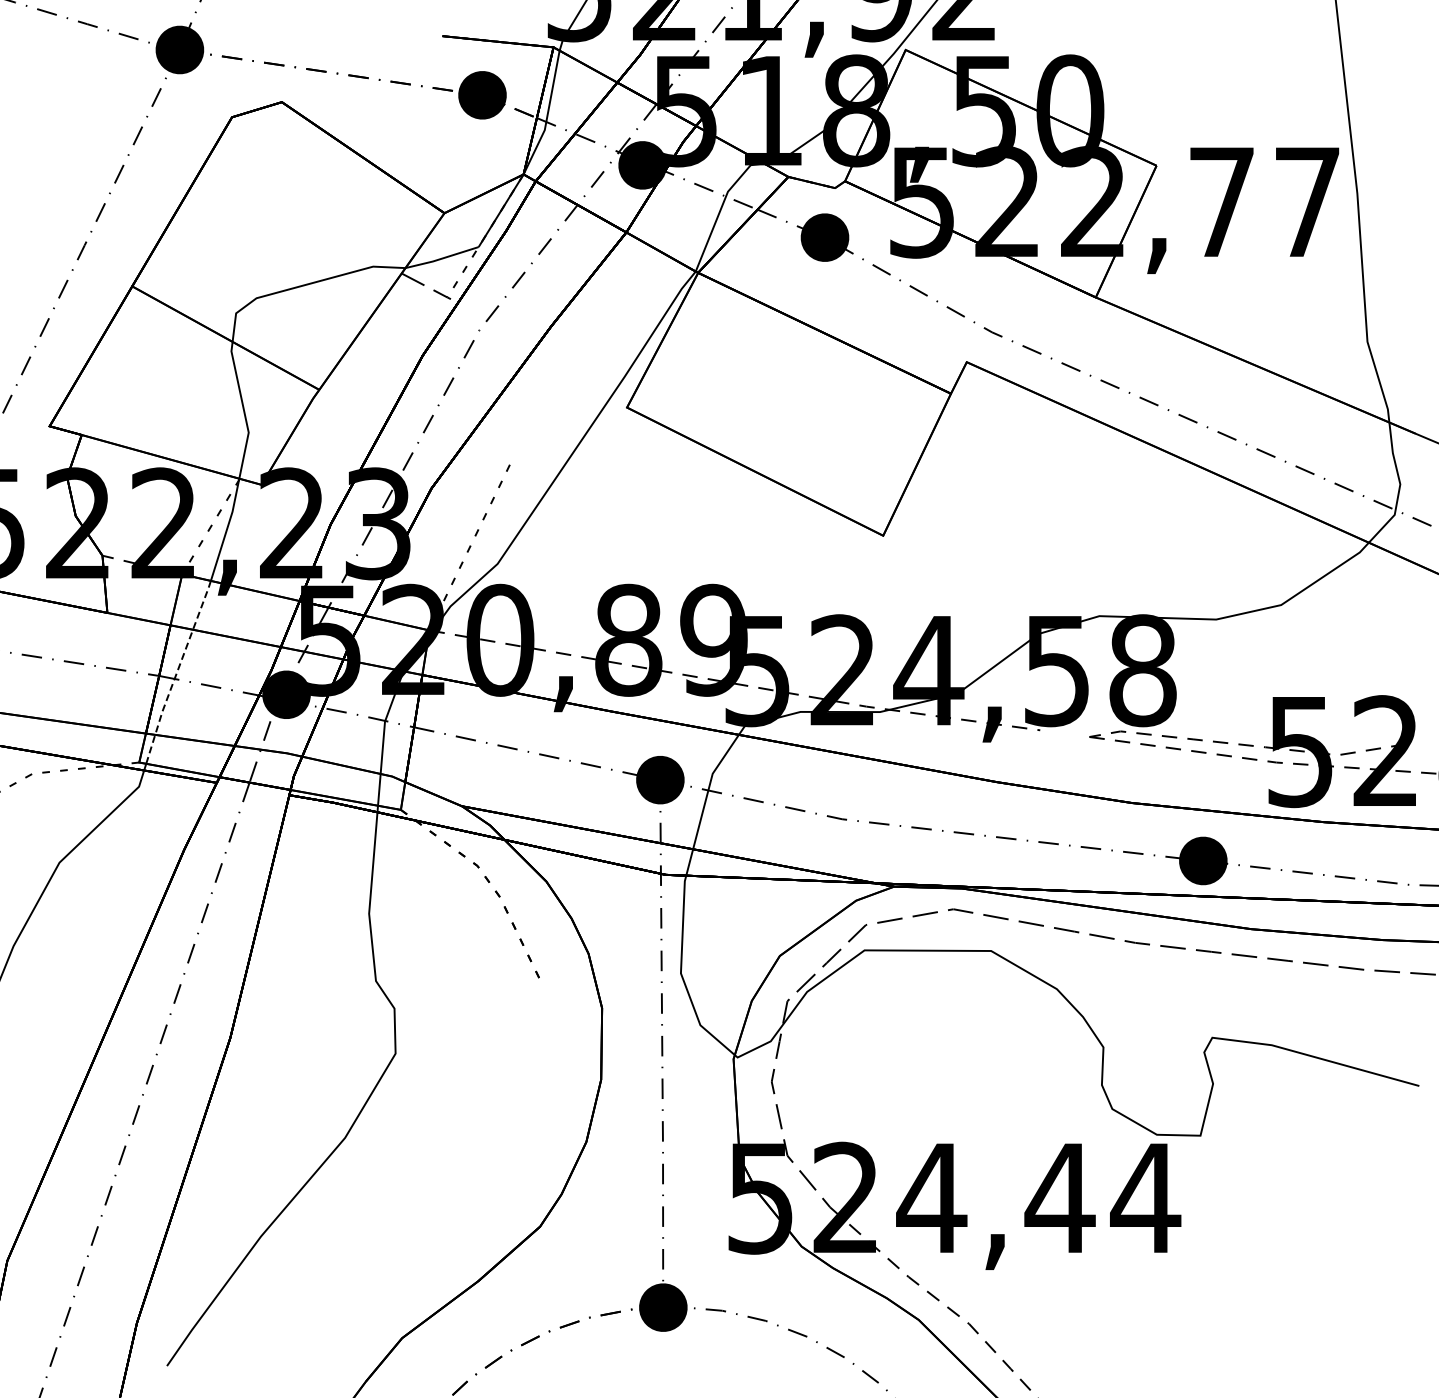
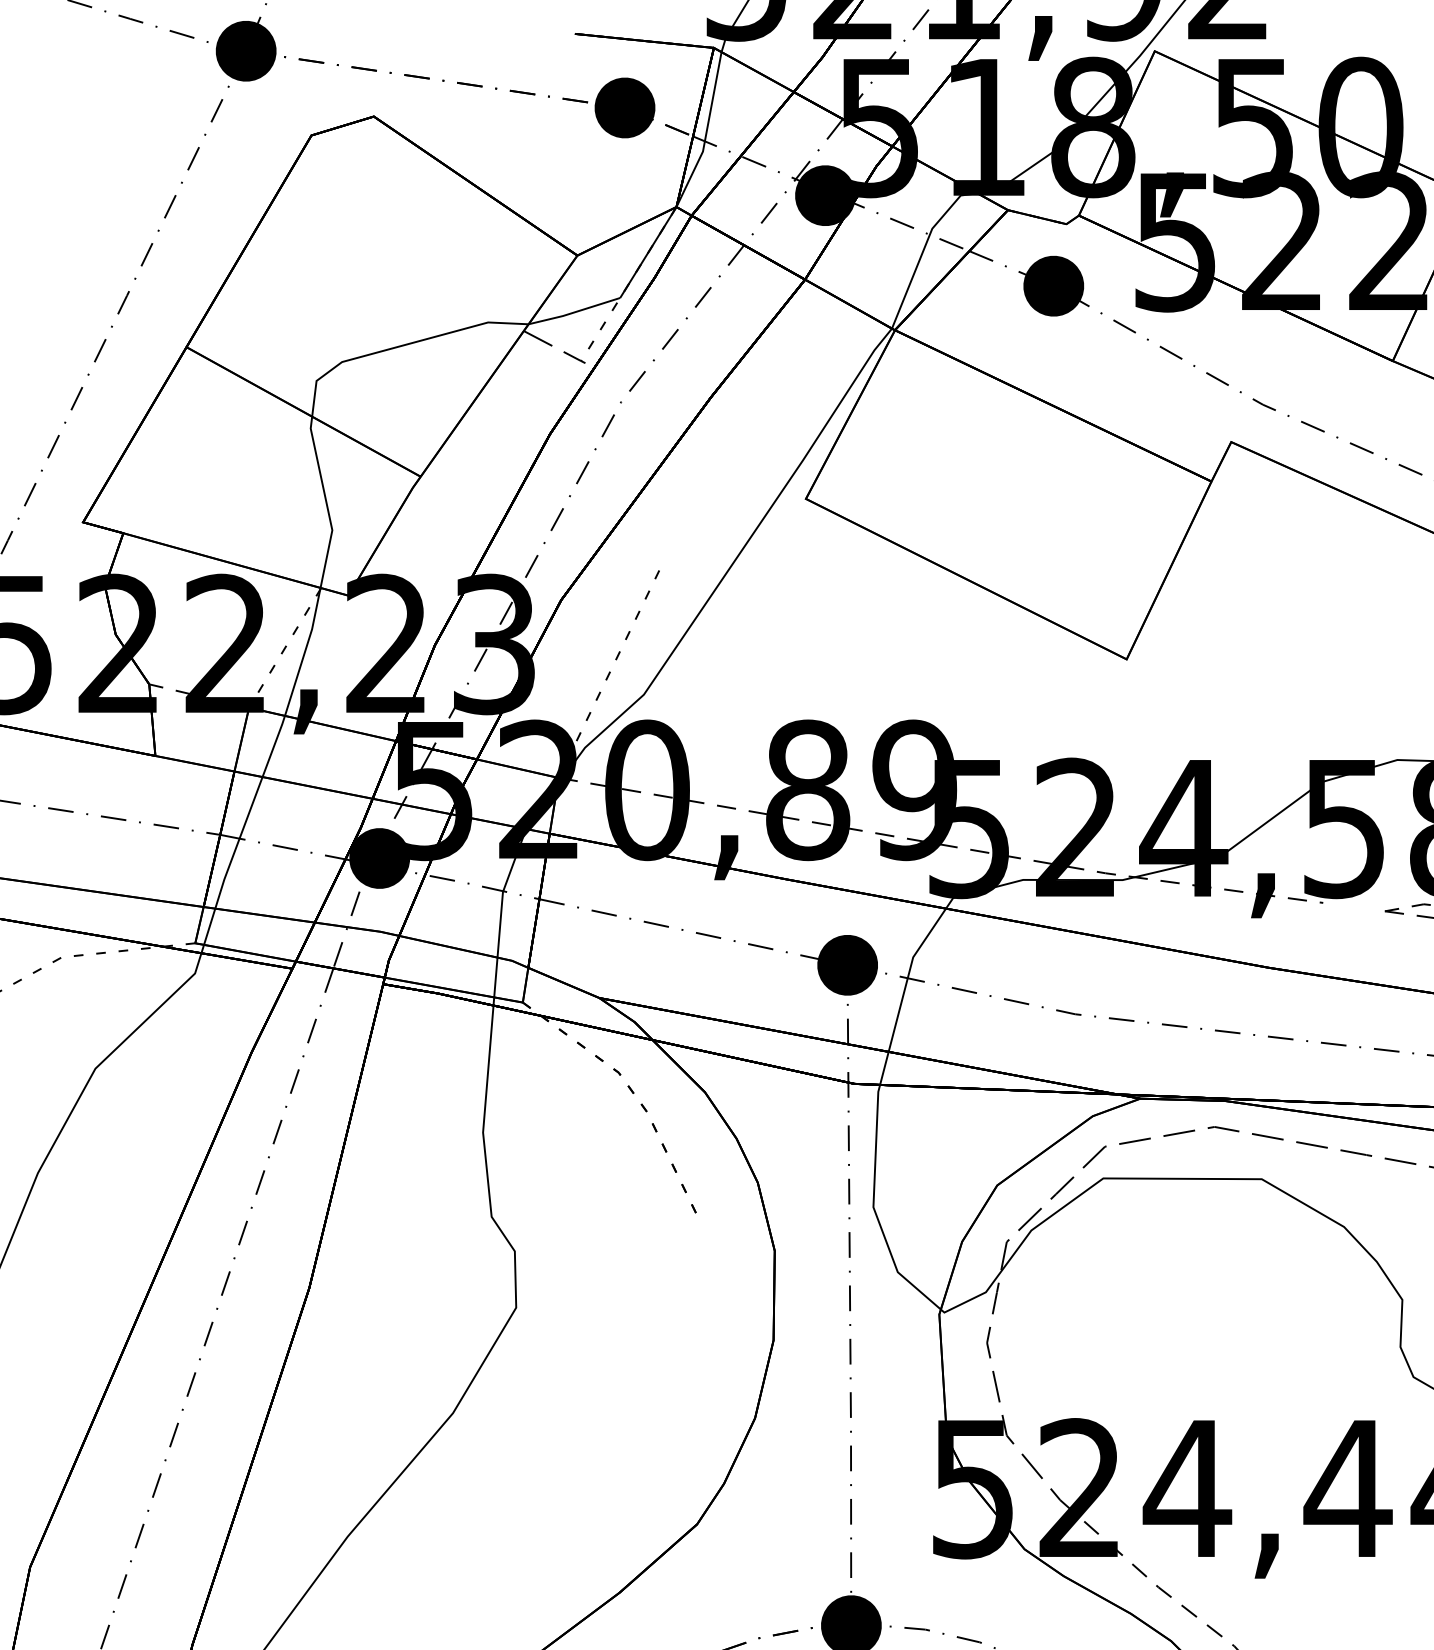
line: (177, 671) -> (243, 829), dashed -> solid

